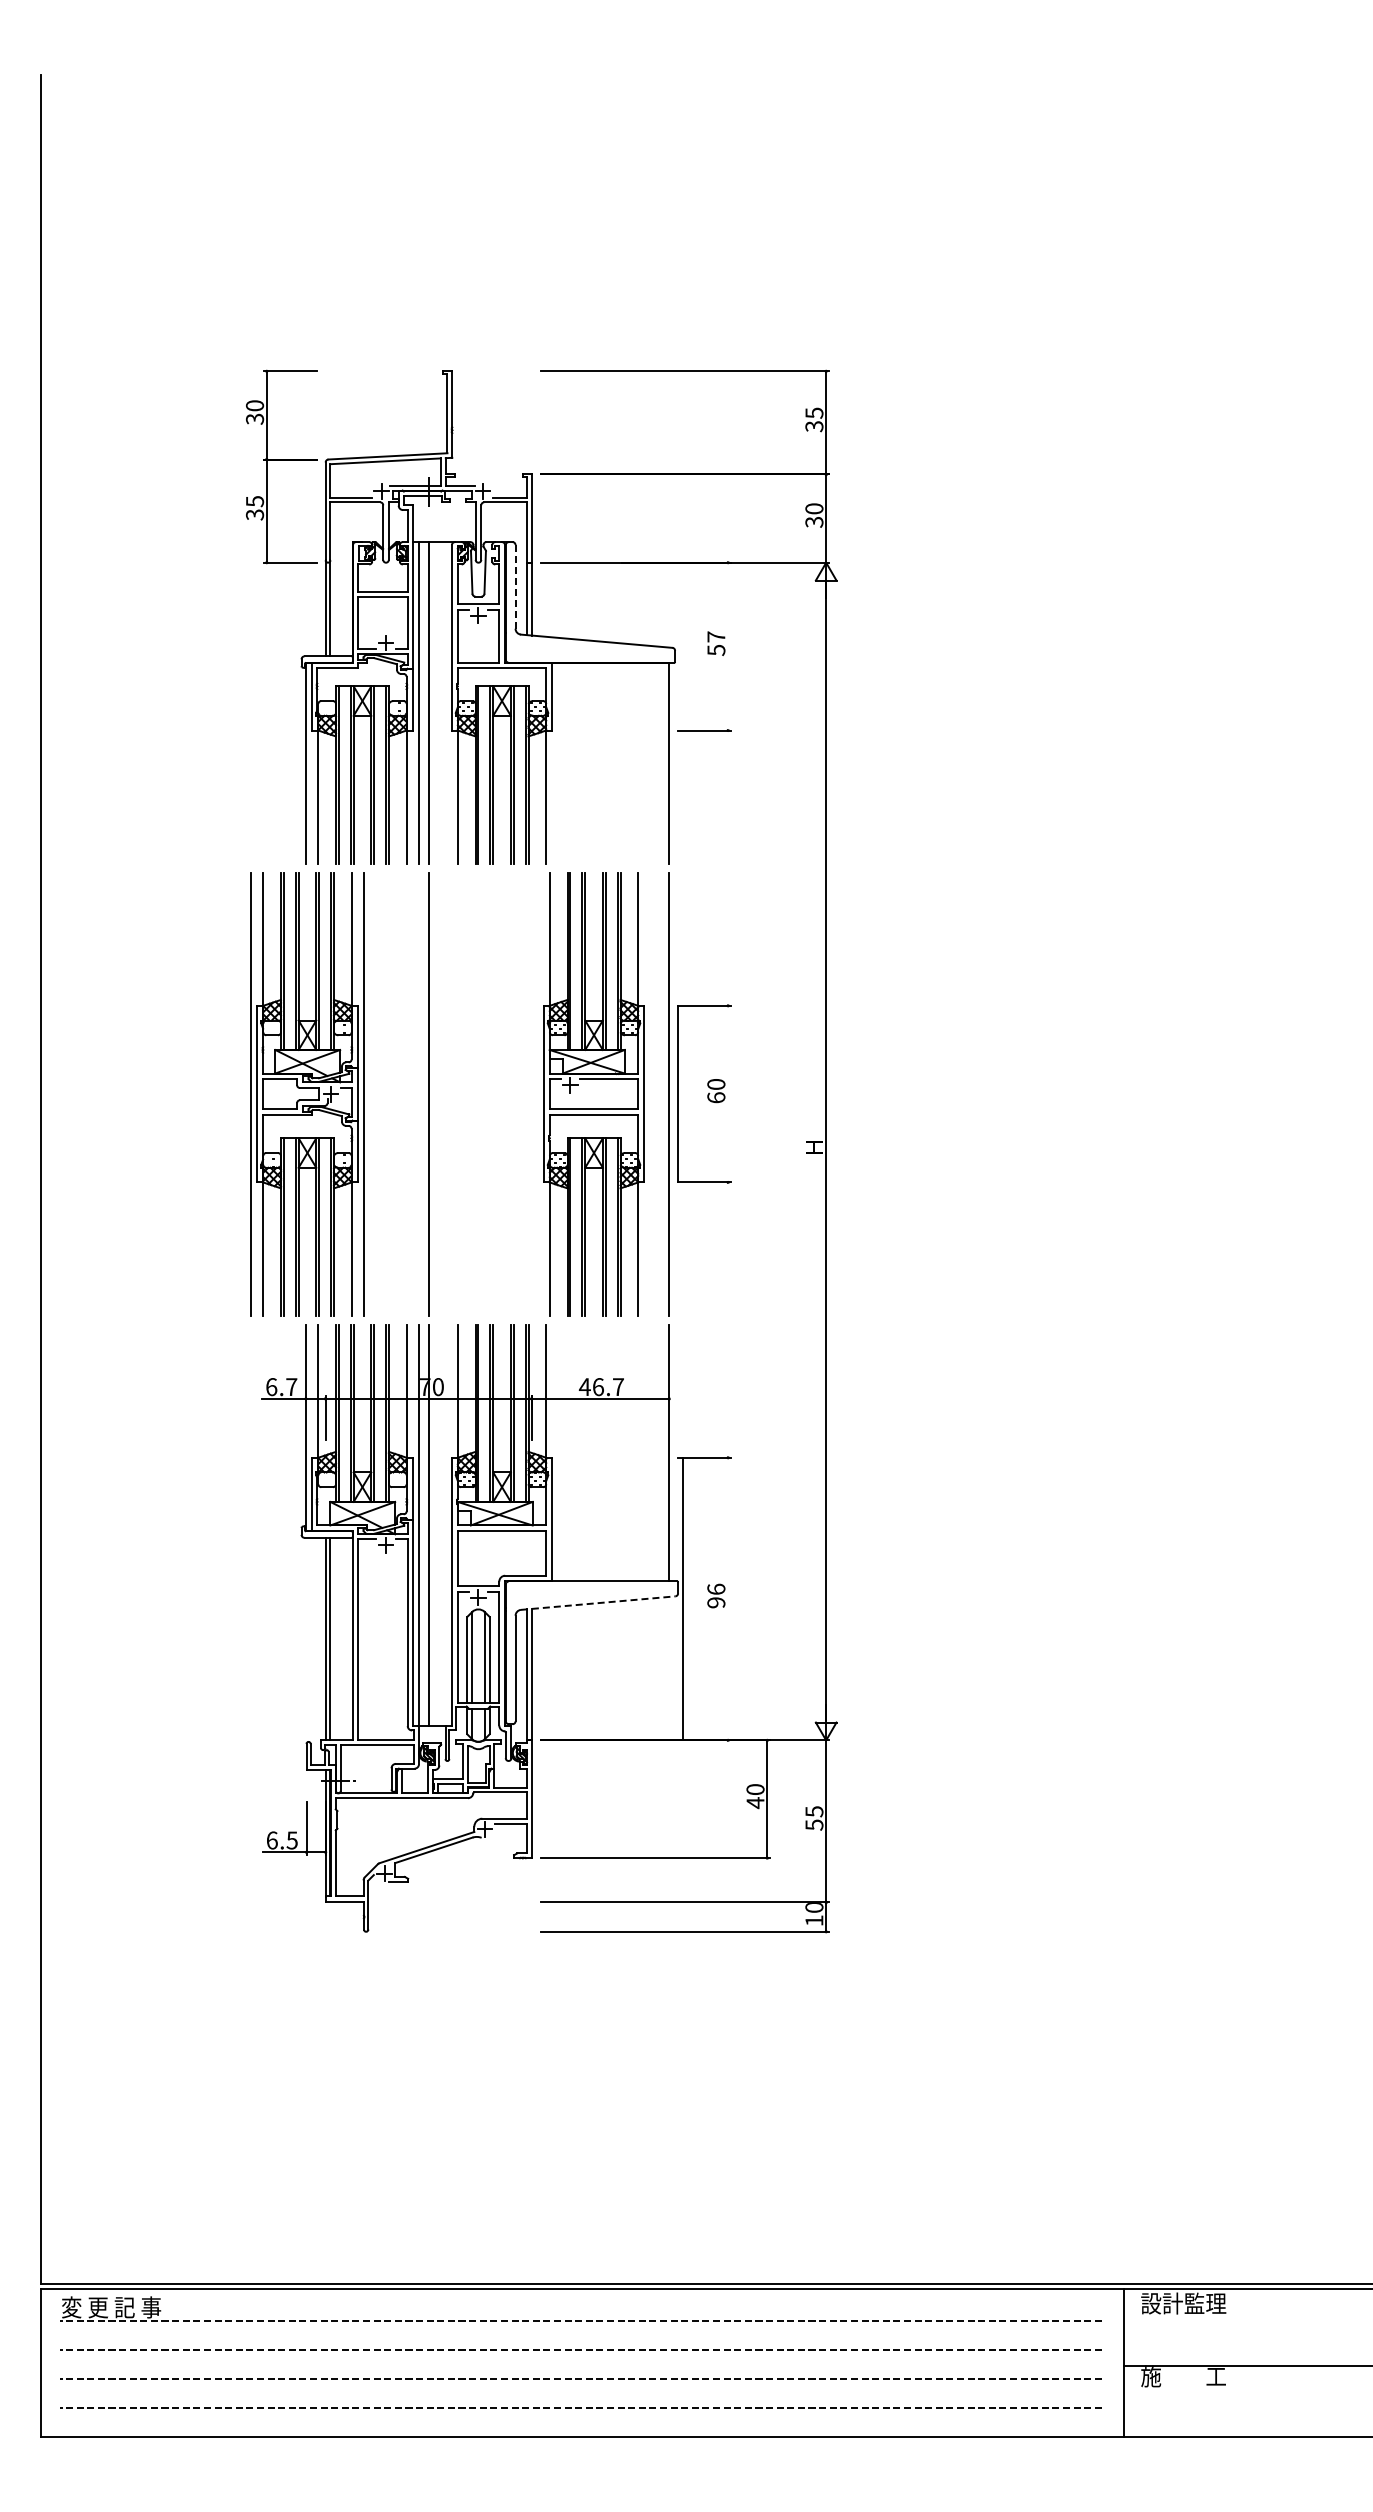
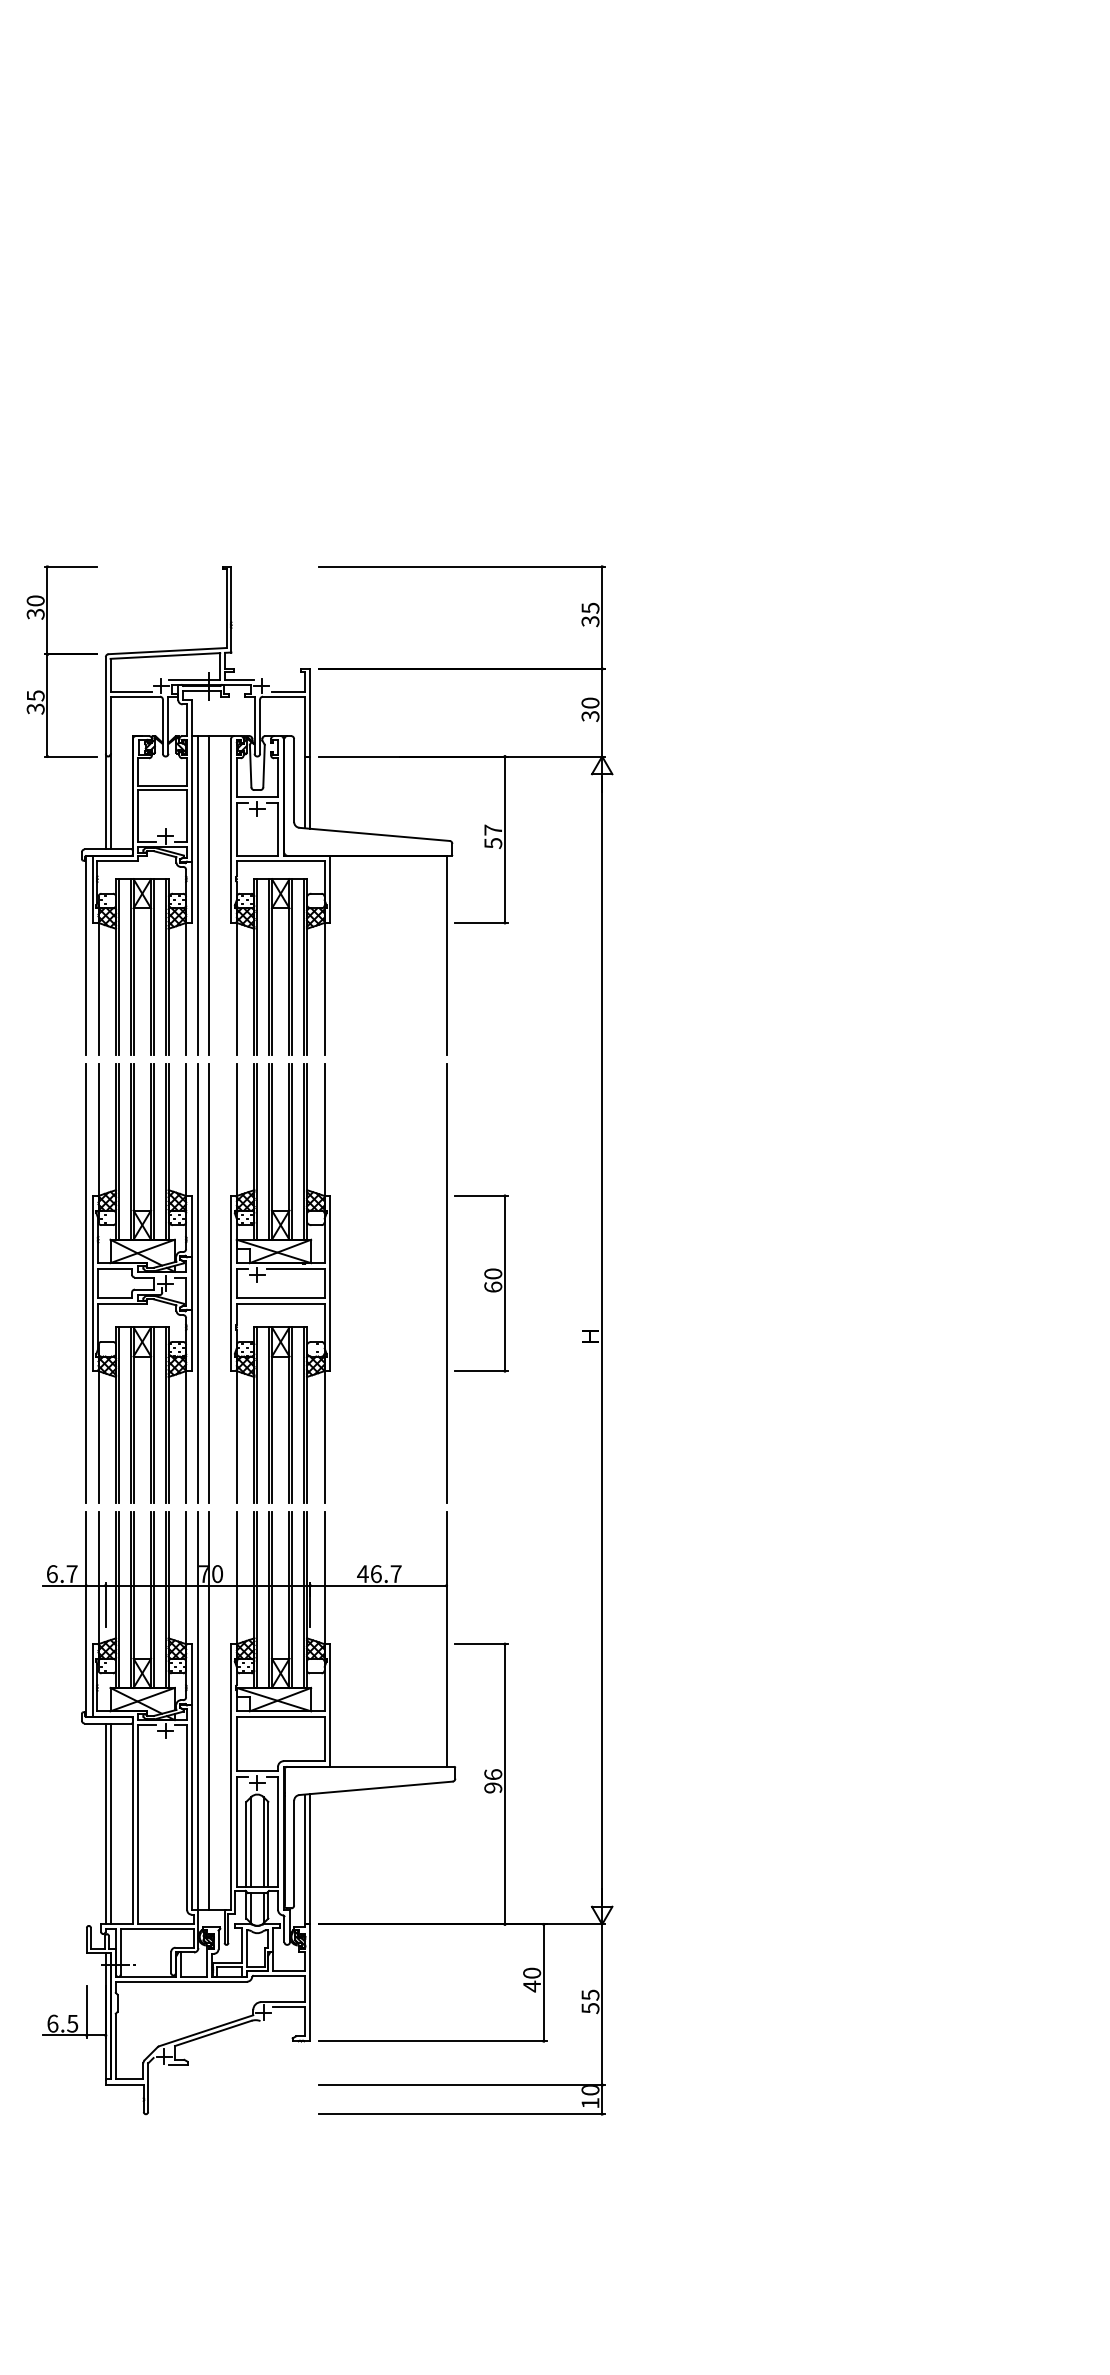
line: (515, 586) -> (294, 780), dashed -> solid
line: (728, 646) -> (505, 839), added
line: (678, 1093) -> (505, 1282), moved
part: (307, 1094) -> (142, 1283), moved
part: (593, 1094) -> (280, 1283), moved
line: (683, 1598) -> (505, 1783), moved
line: (598, 1603) -> (376, 1788), dashed -> solid

